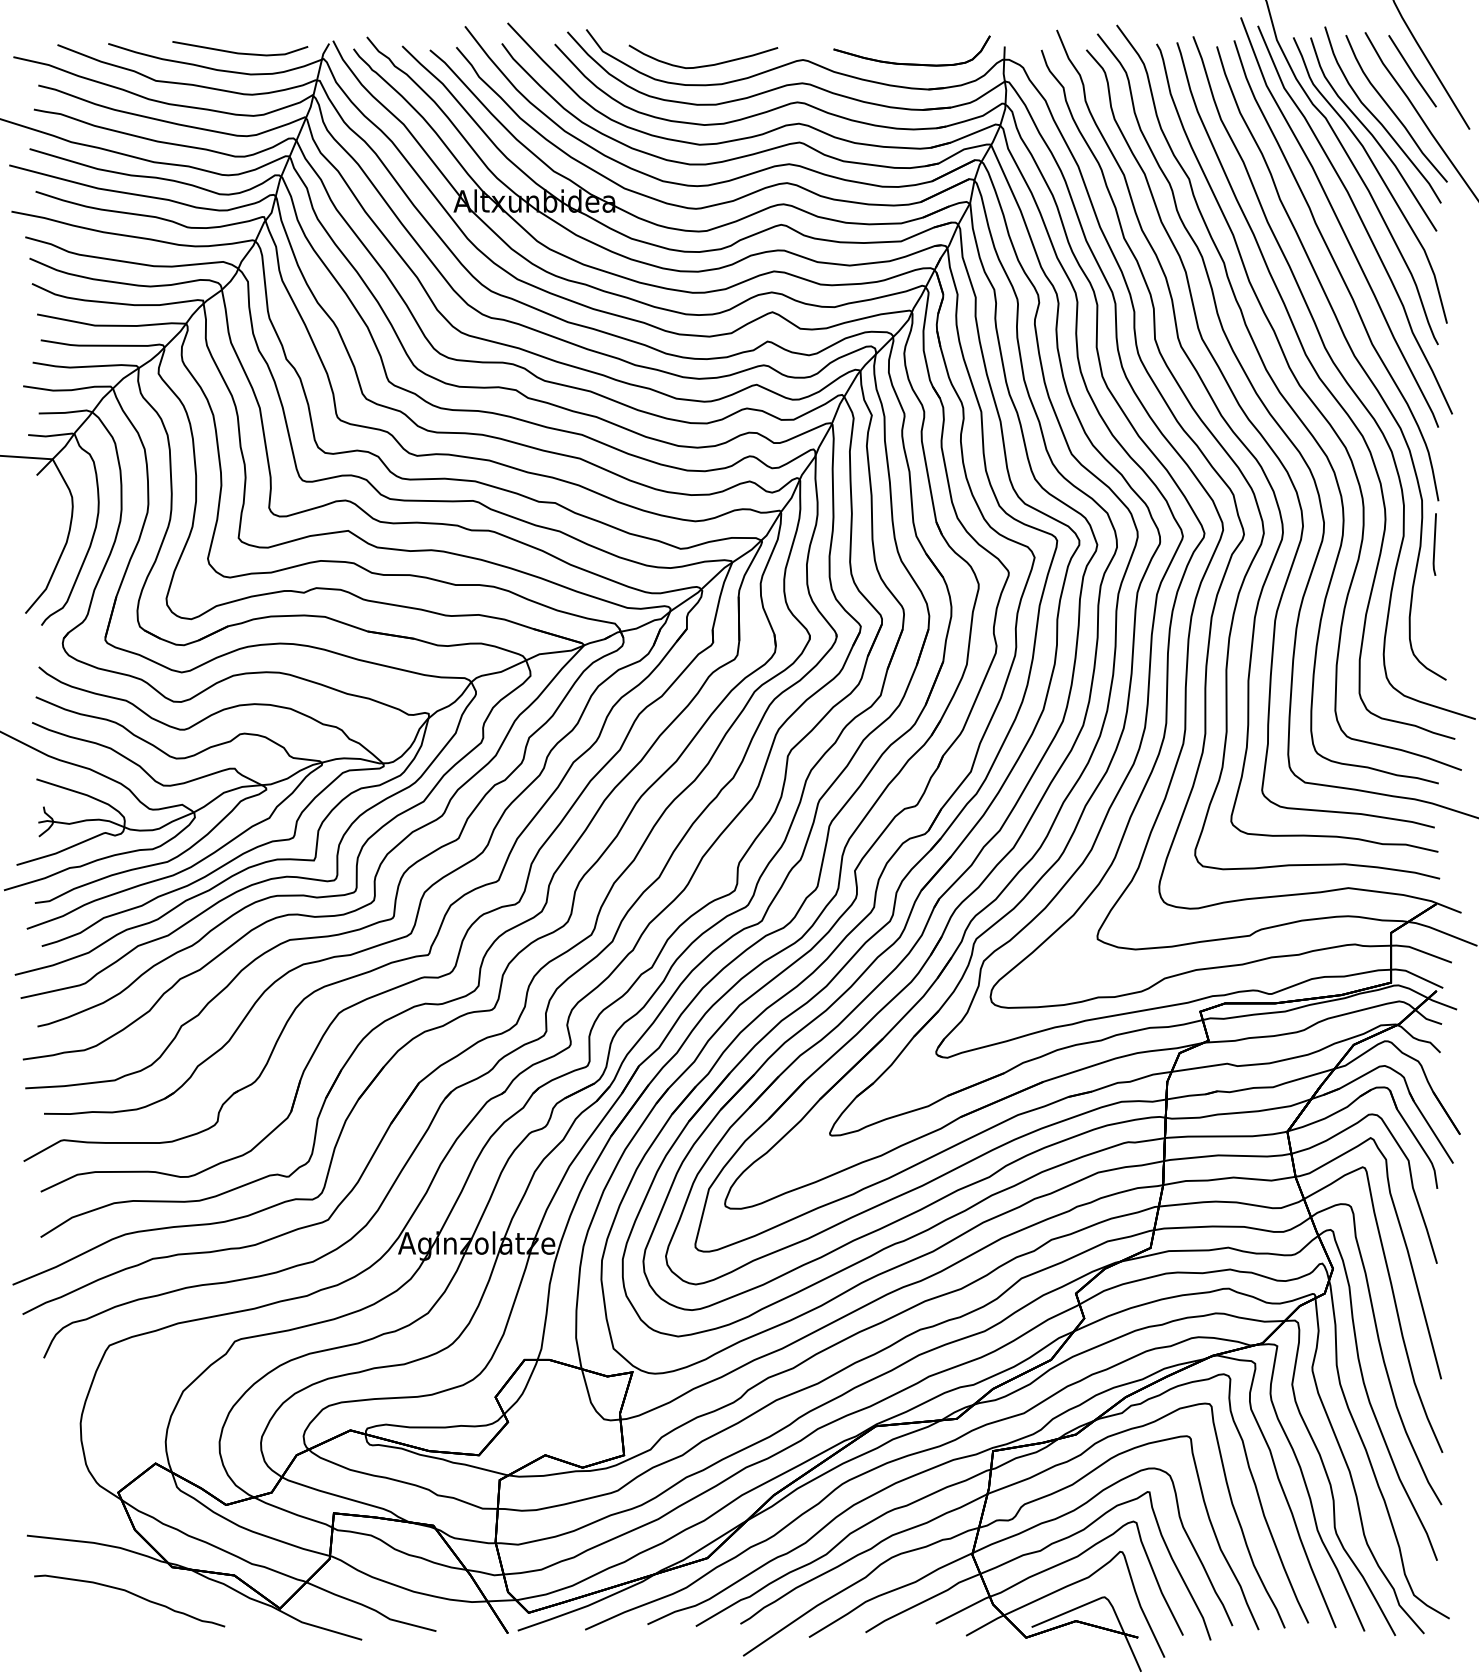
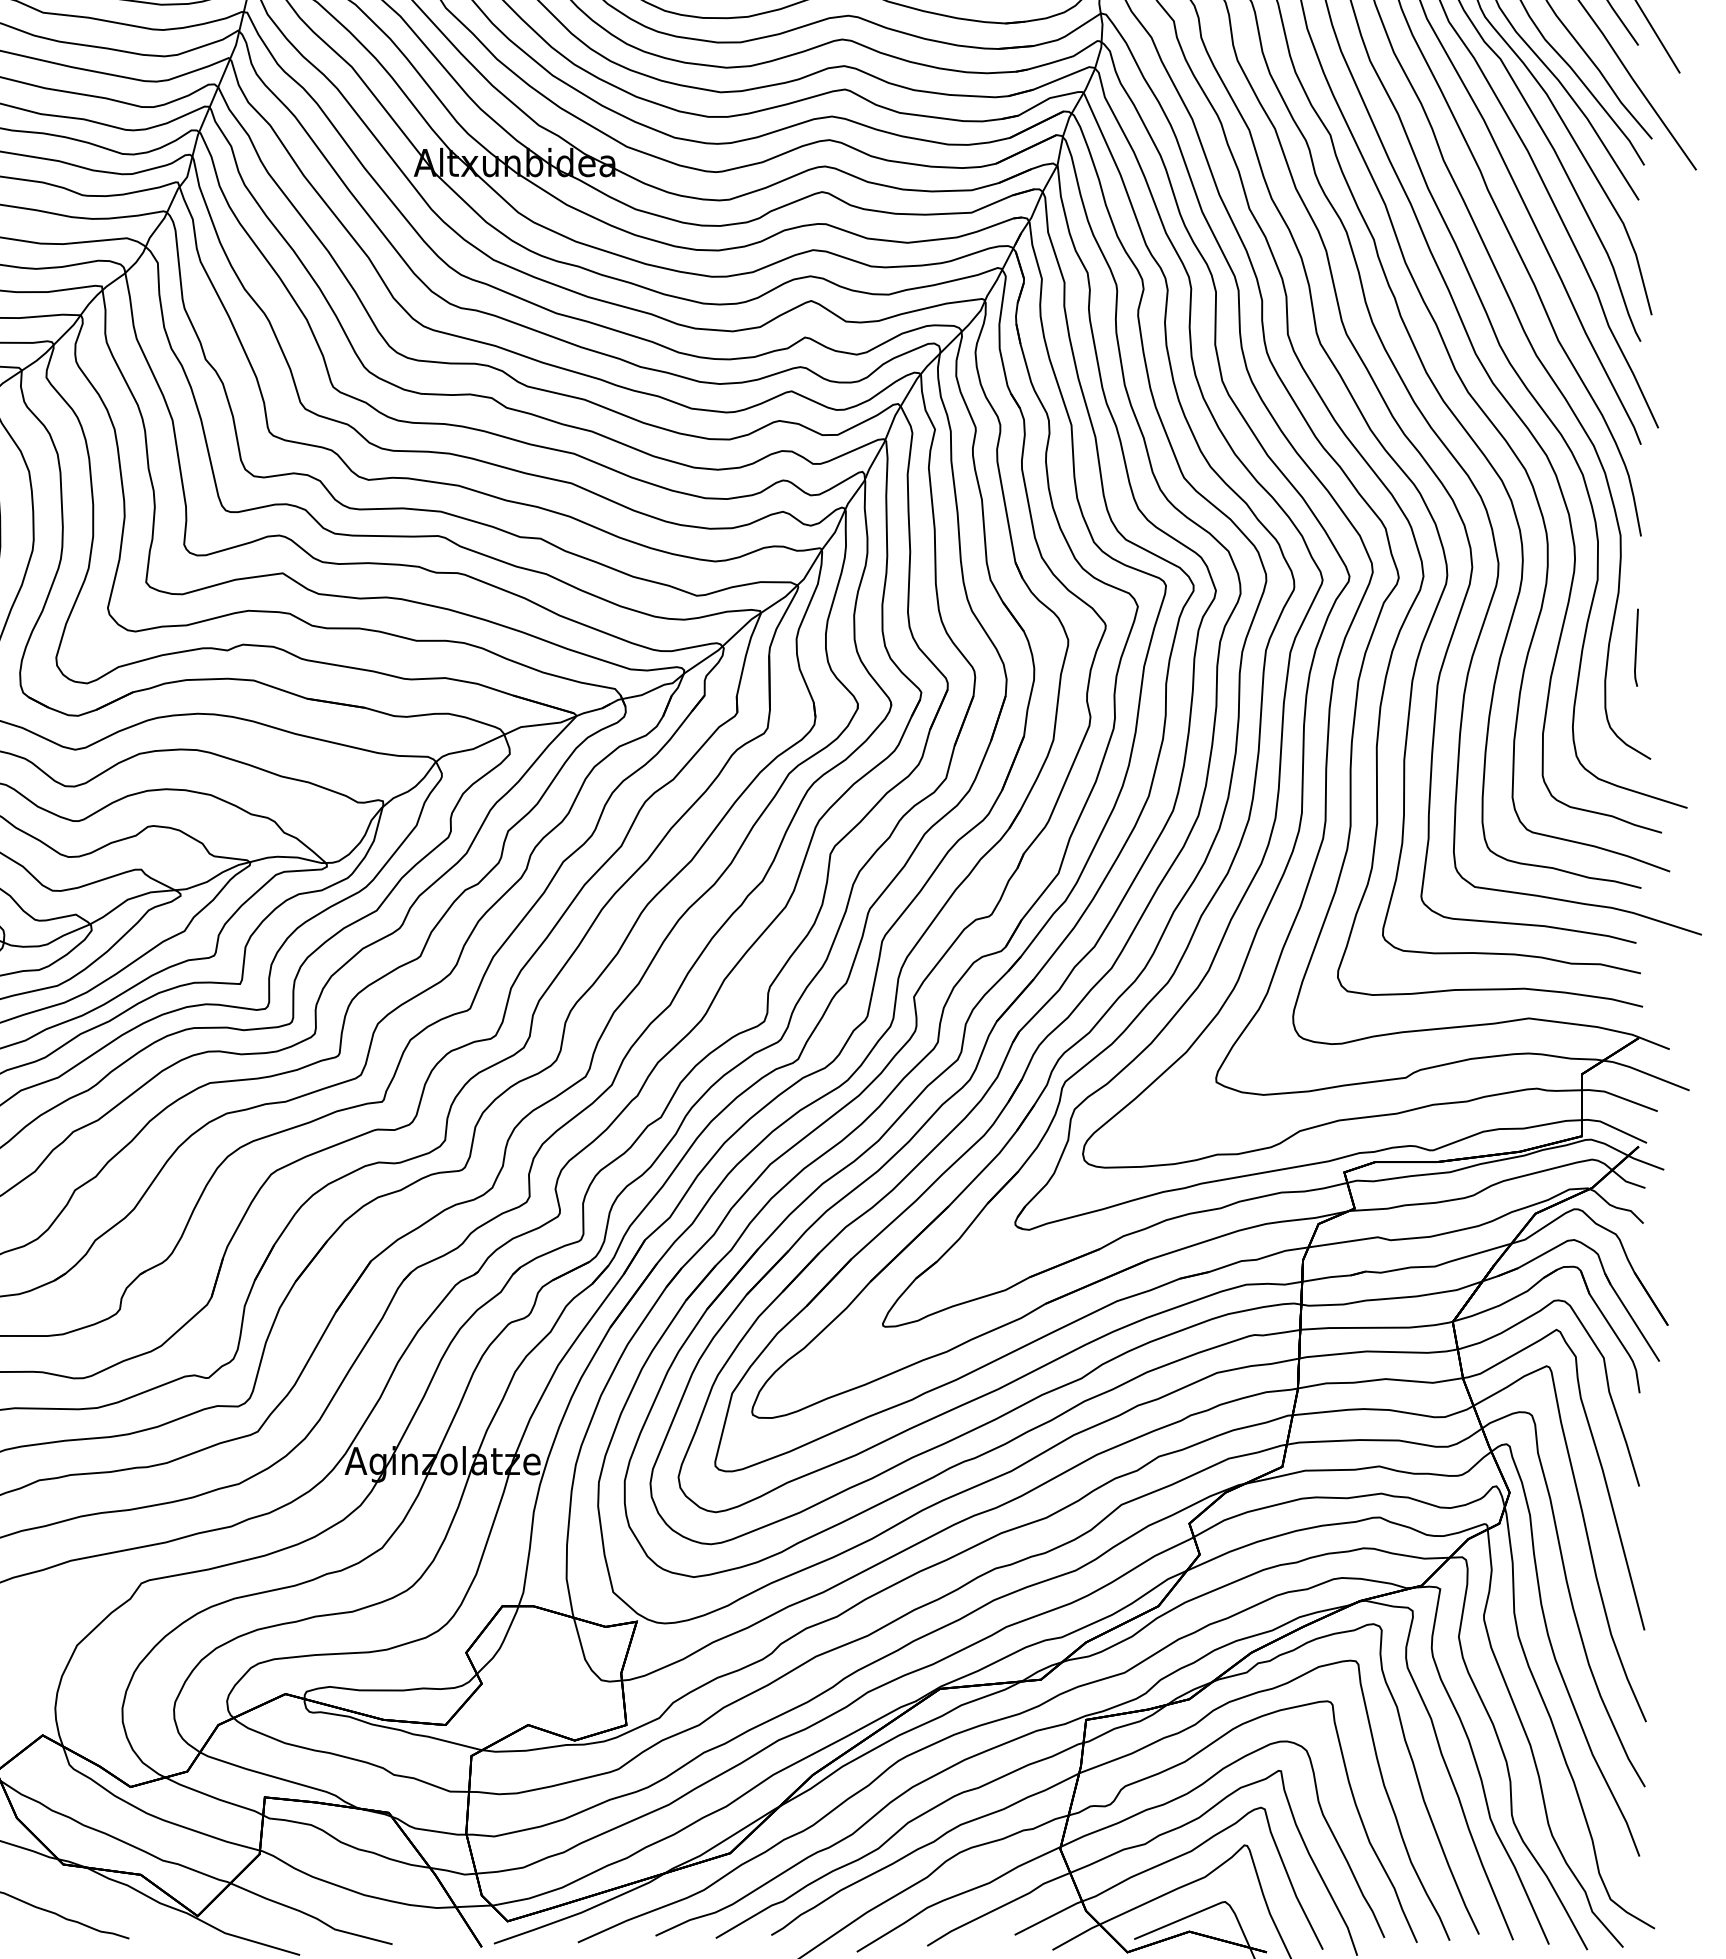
line: (1434, 544) -> (1636, 647), moved

